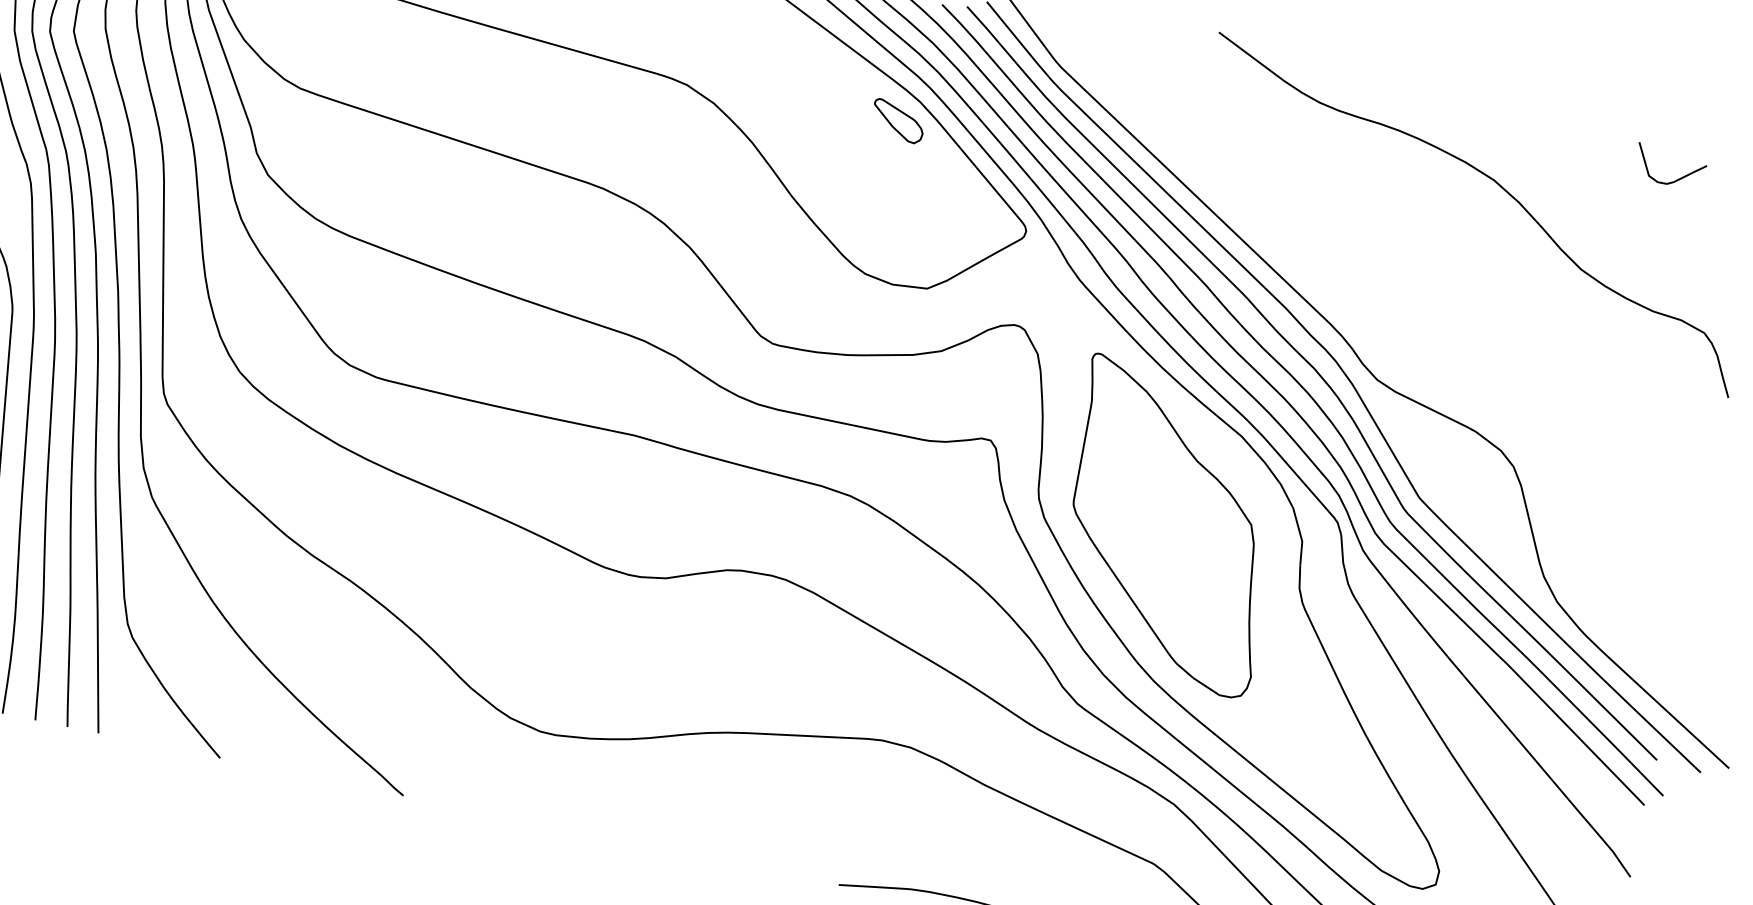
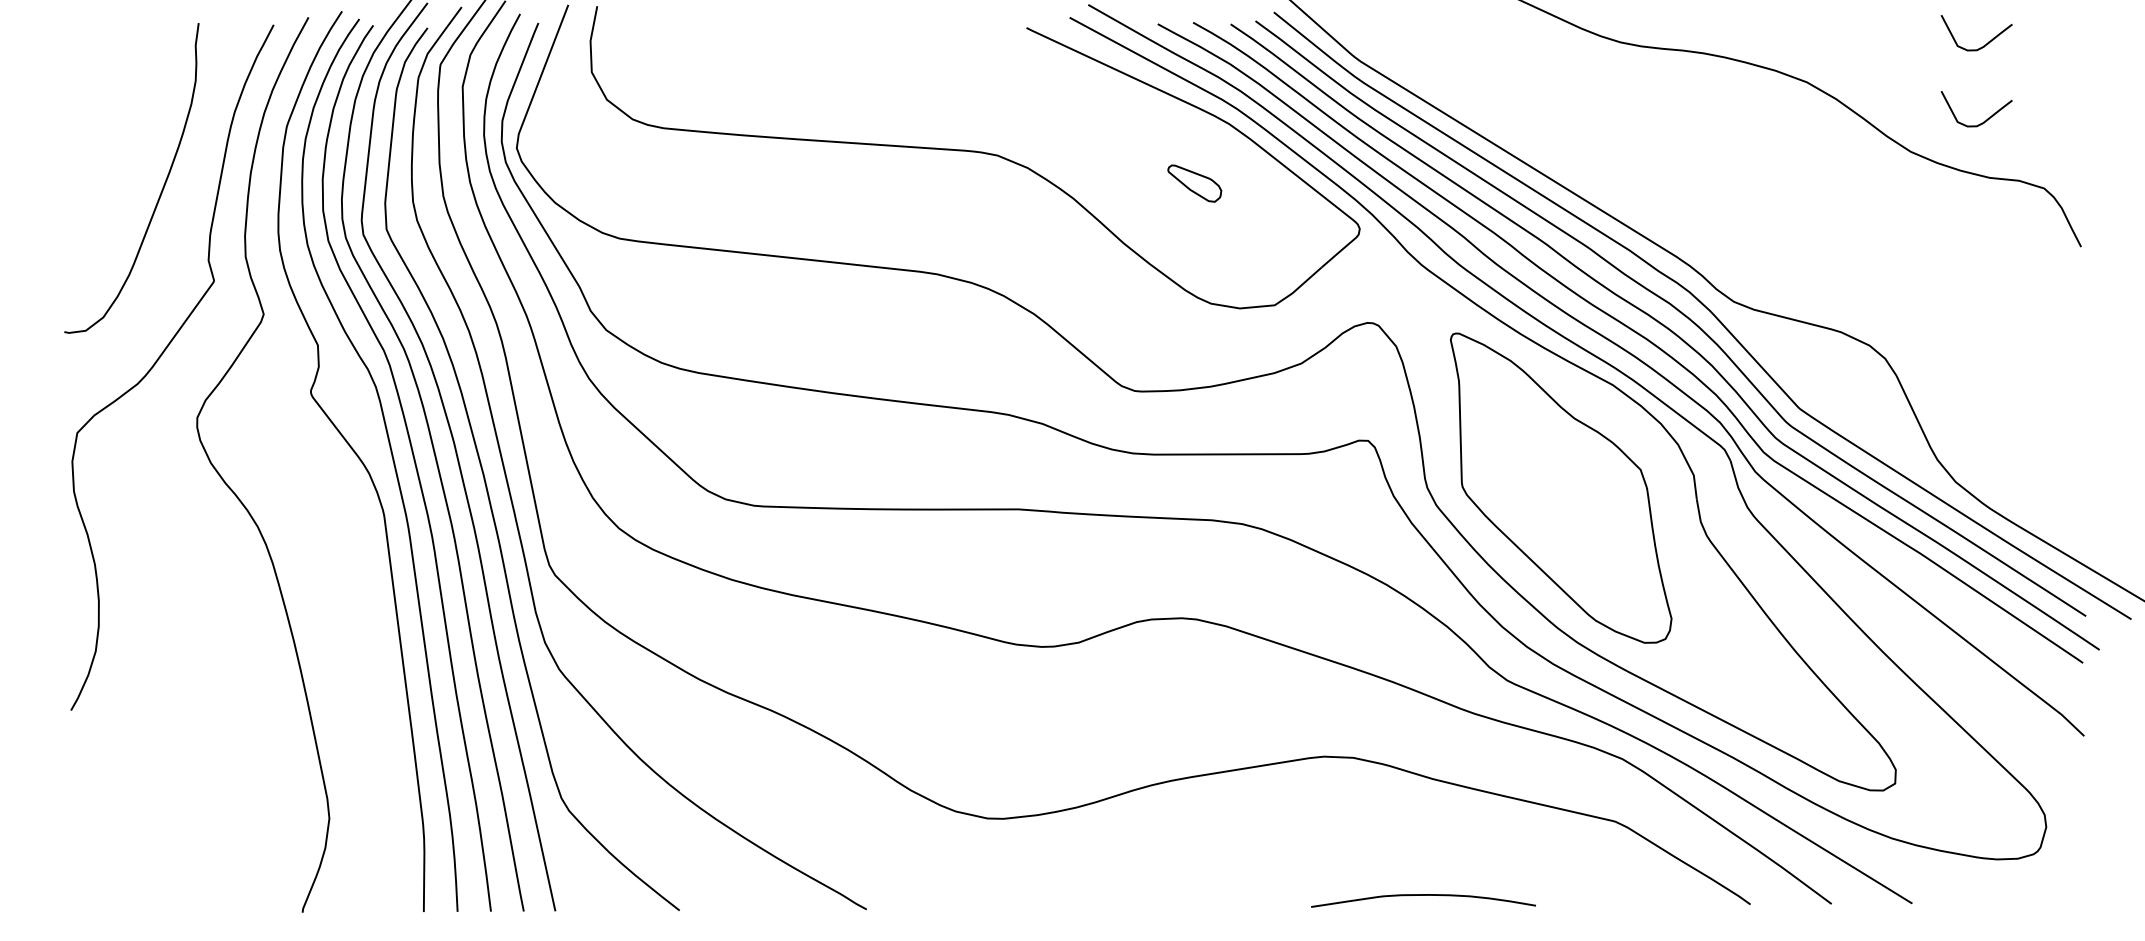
part: (897, 121) -> (1194, 183), moved
curve: (1658, 254) -> (1983, 121), added

